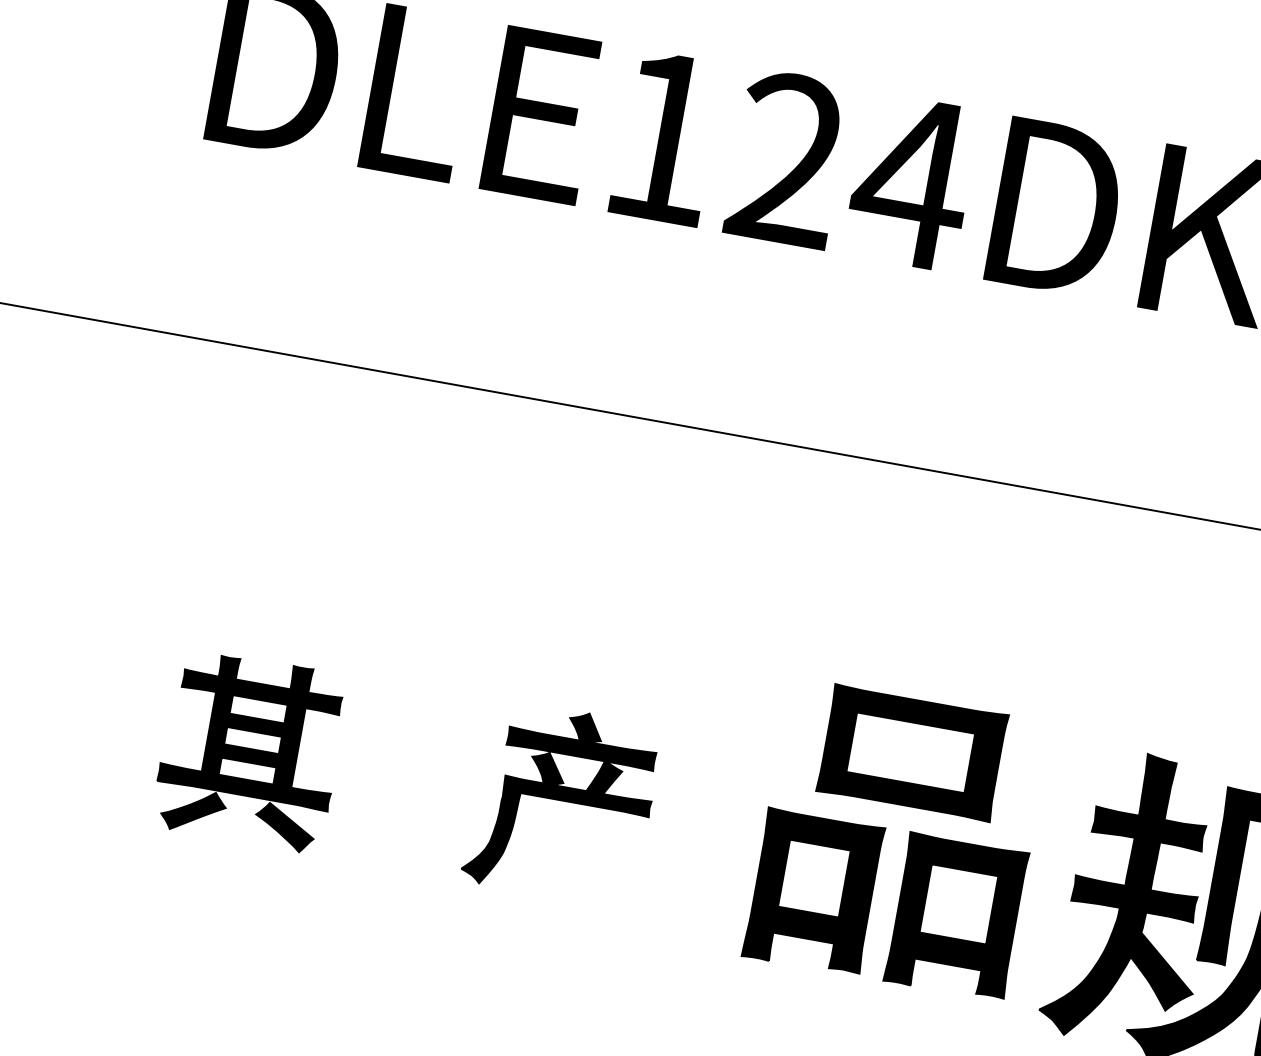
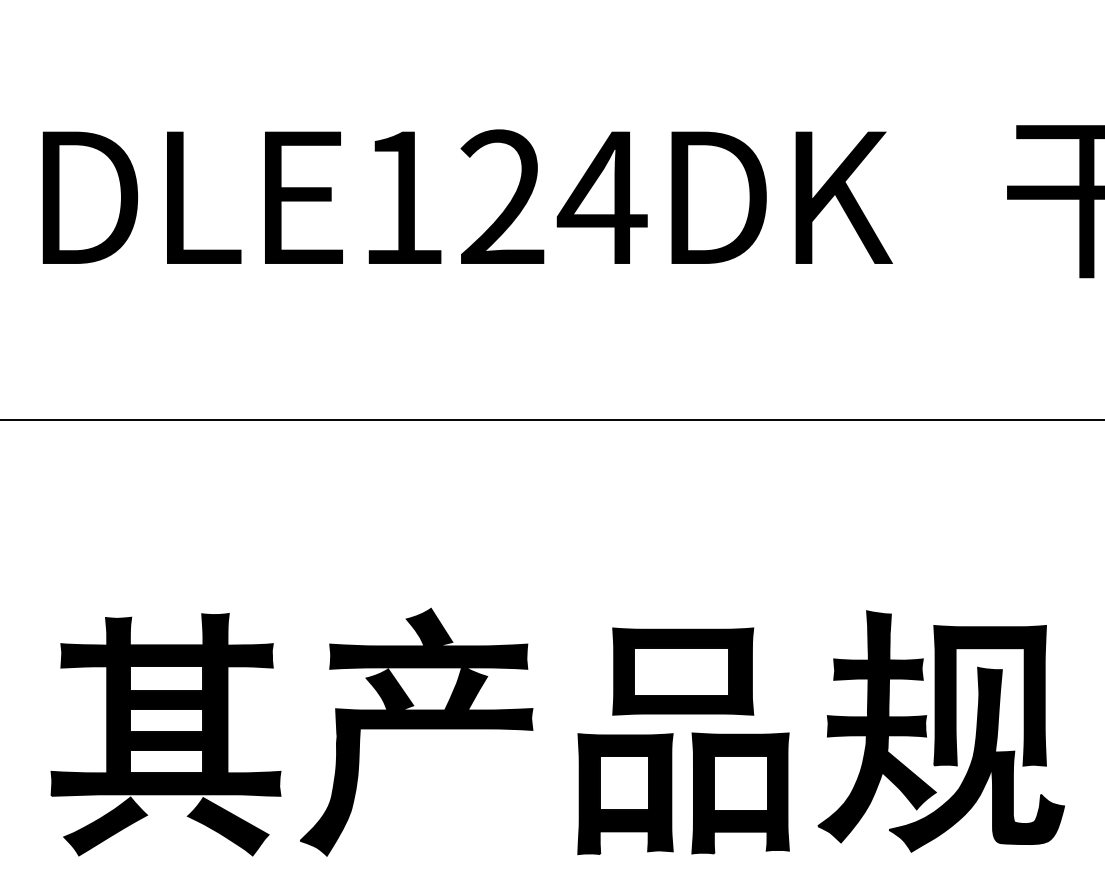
part: (250, 750) -> (165, 734), size x1.67
part: (562, 802) -> (416, 731), size x1.67
part: (908, 841) -> (692, 741), moved

